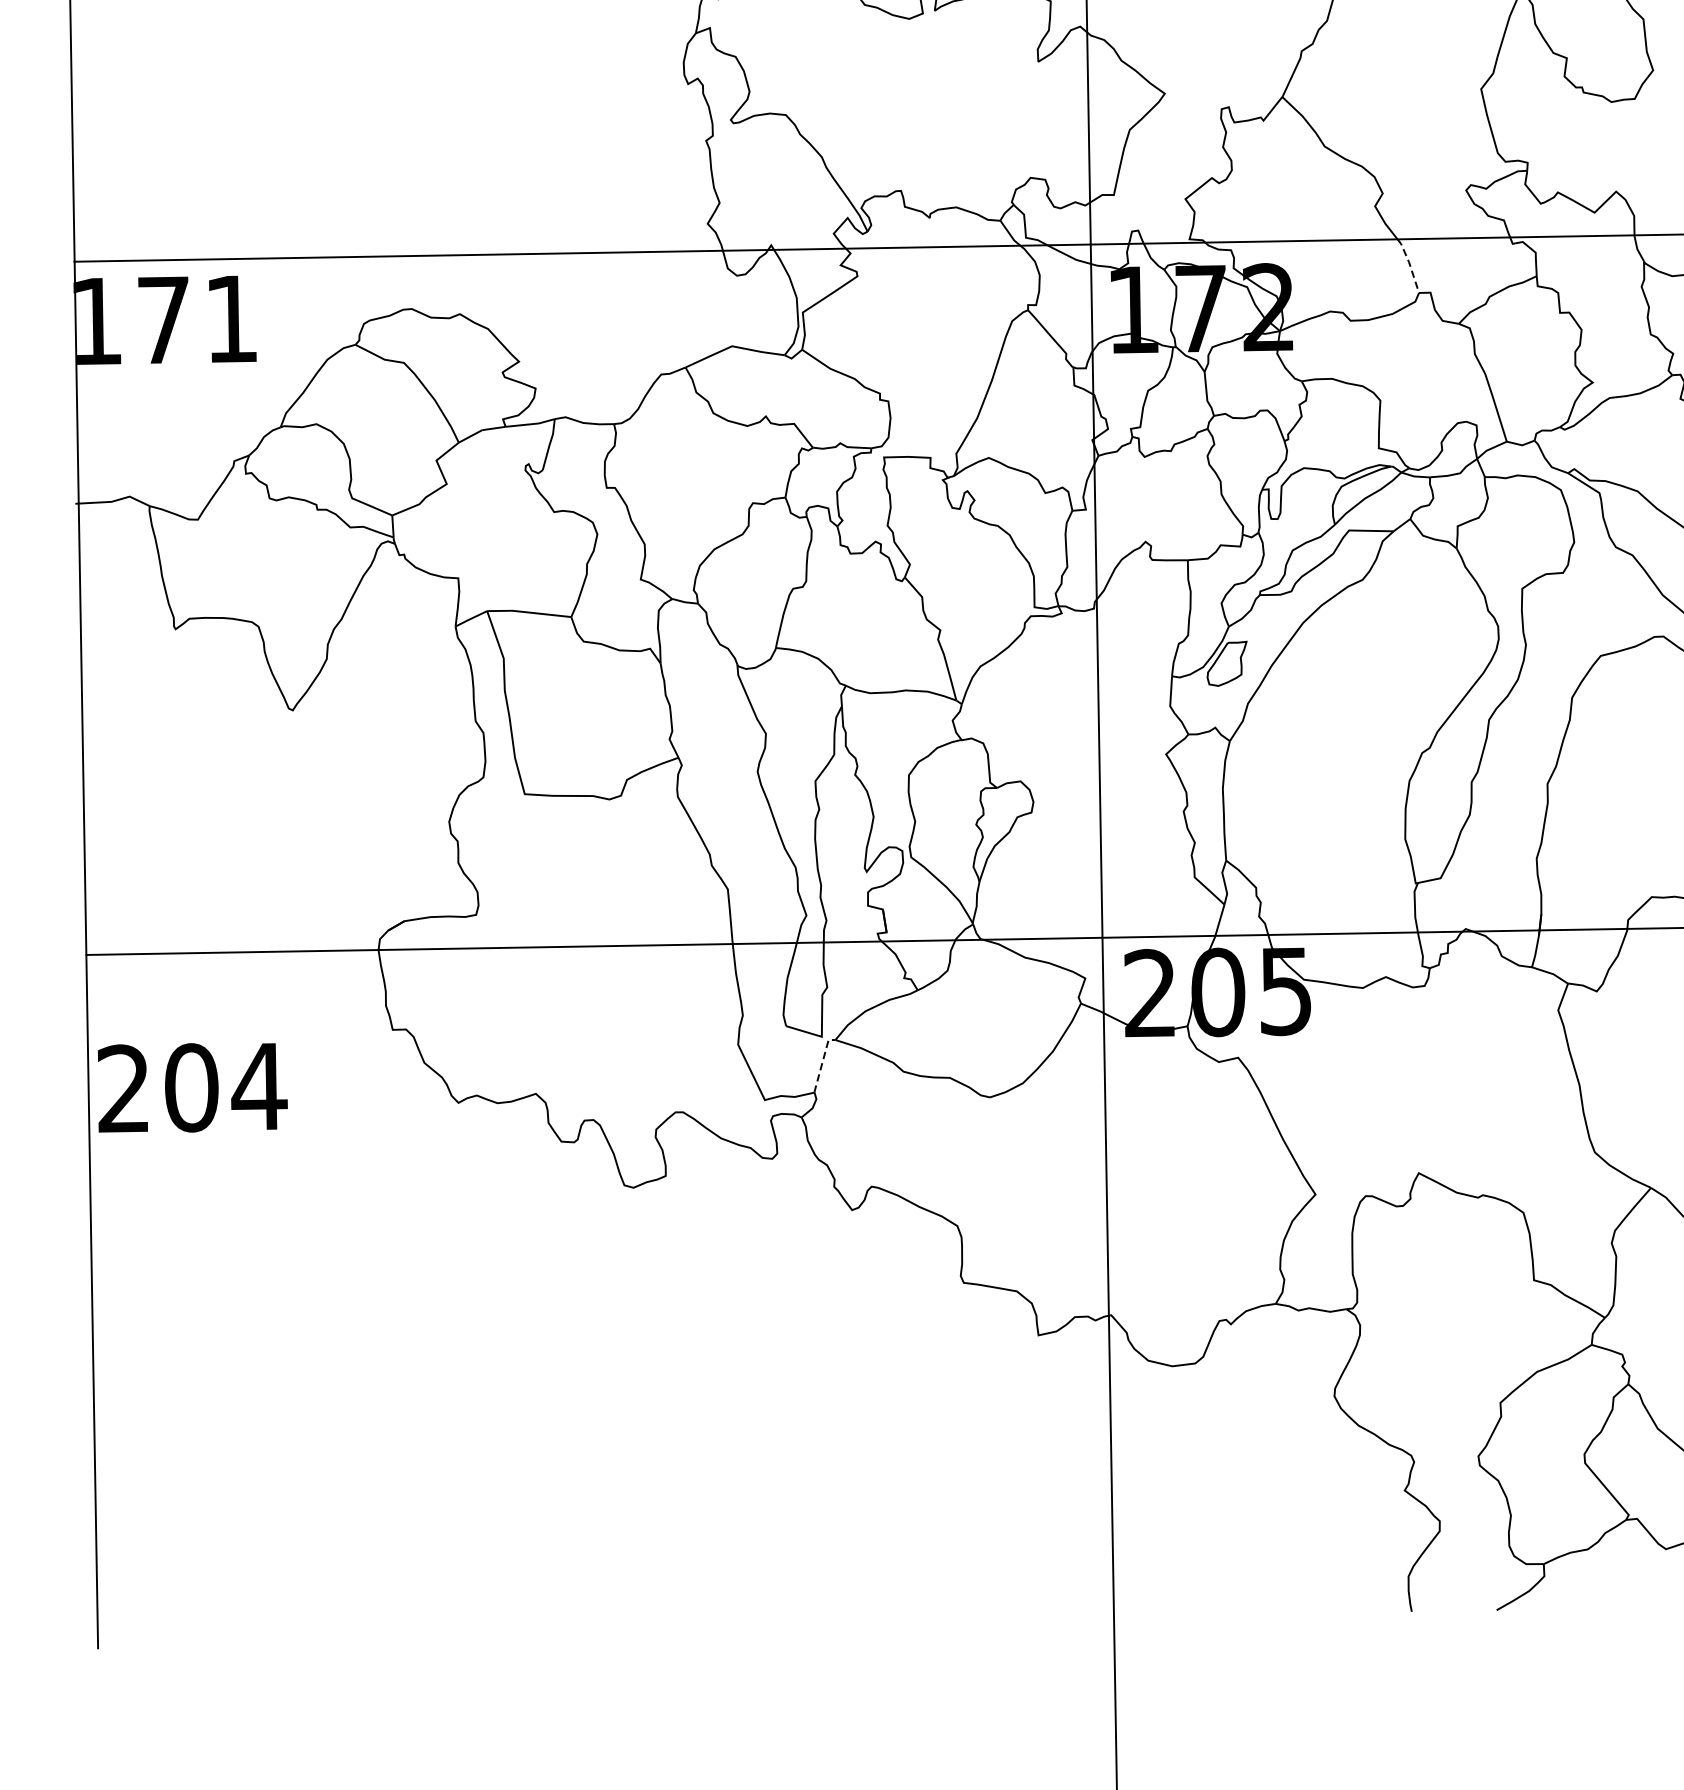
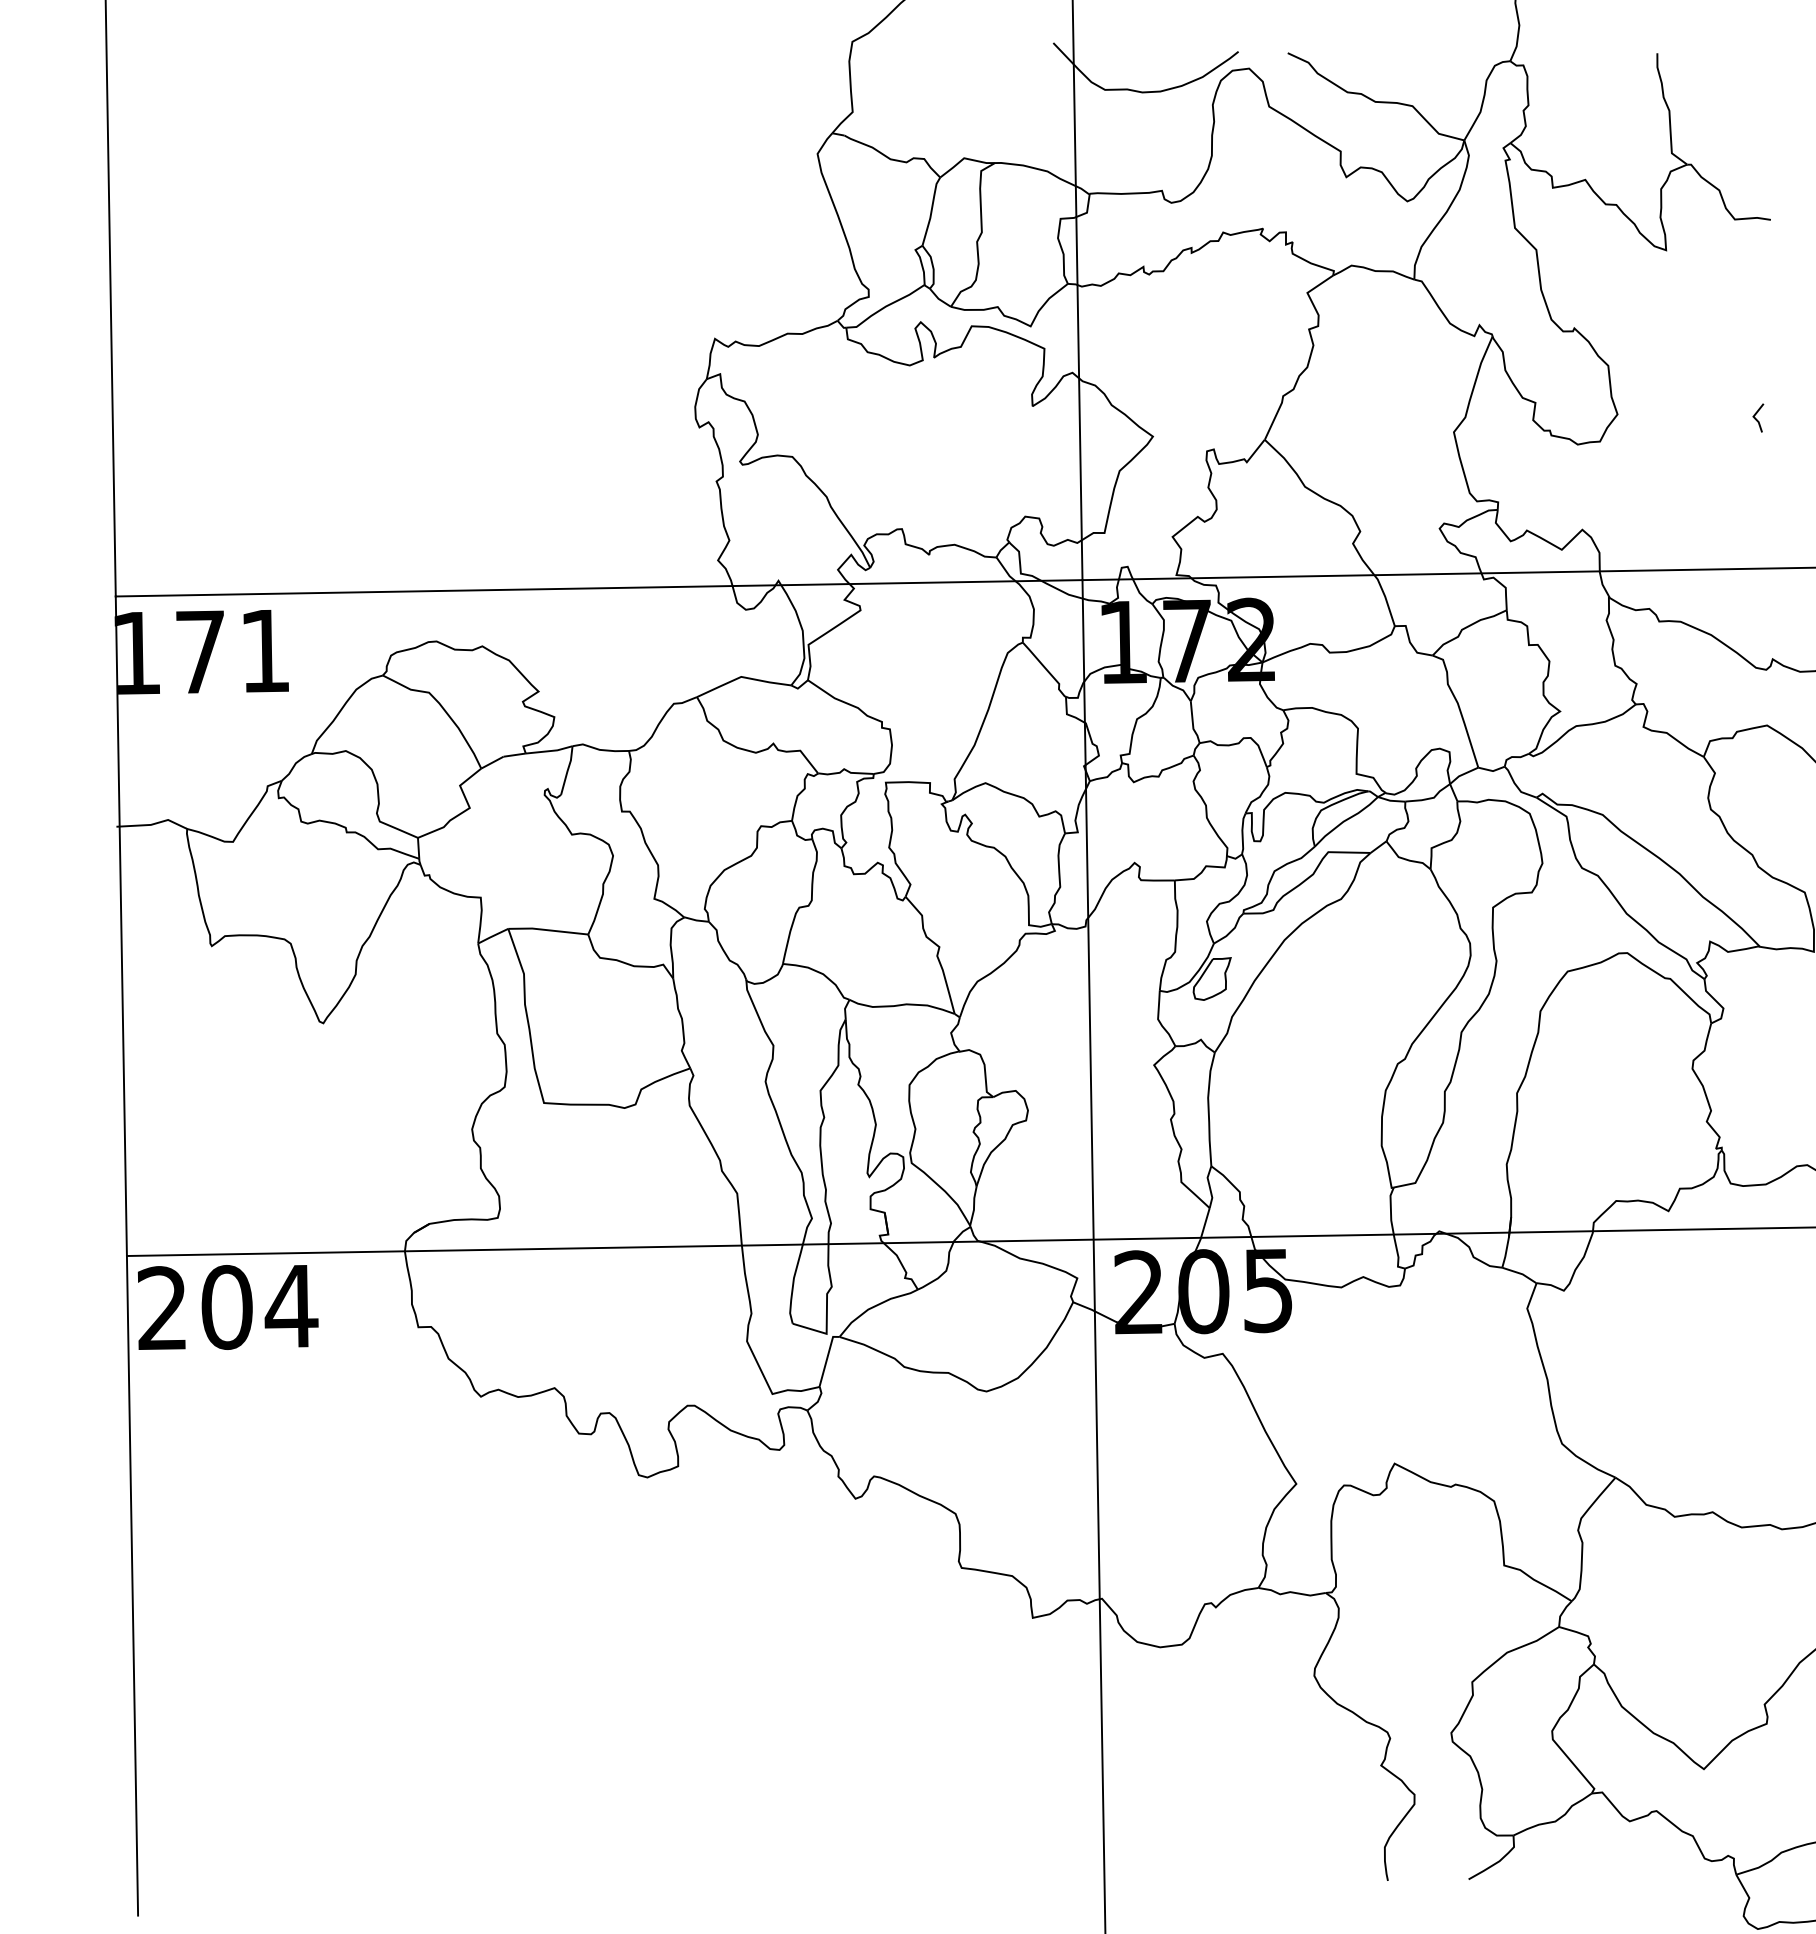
line: (1410, 264) -> (1386, 599), dashed -> solid
line: (822, 1062) -> (827, 1358), dashed -> solid
text: (193, 1087) -> (228, 1307), moved

